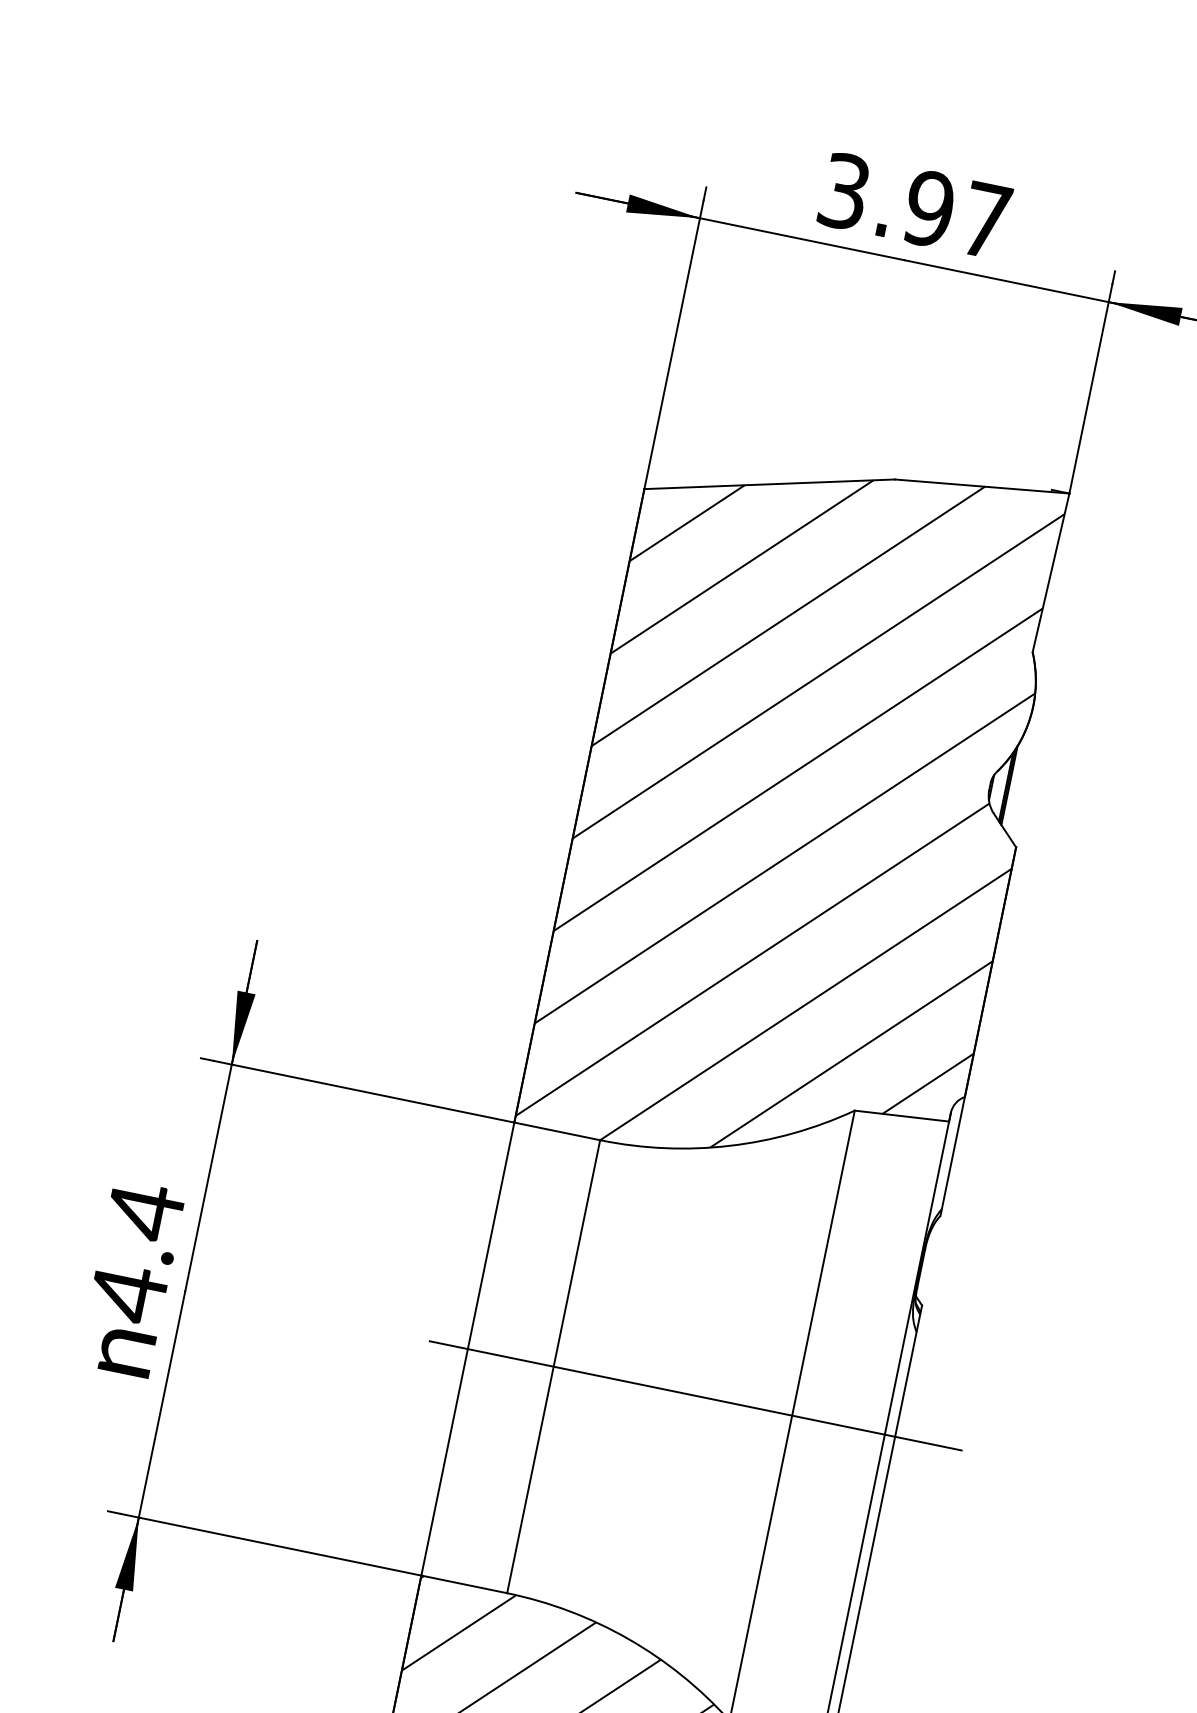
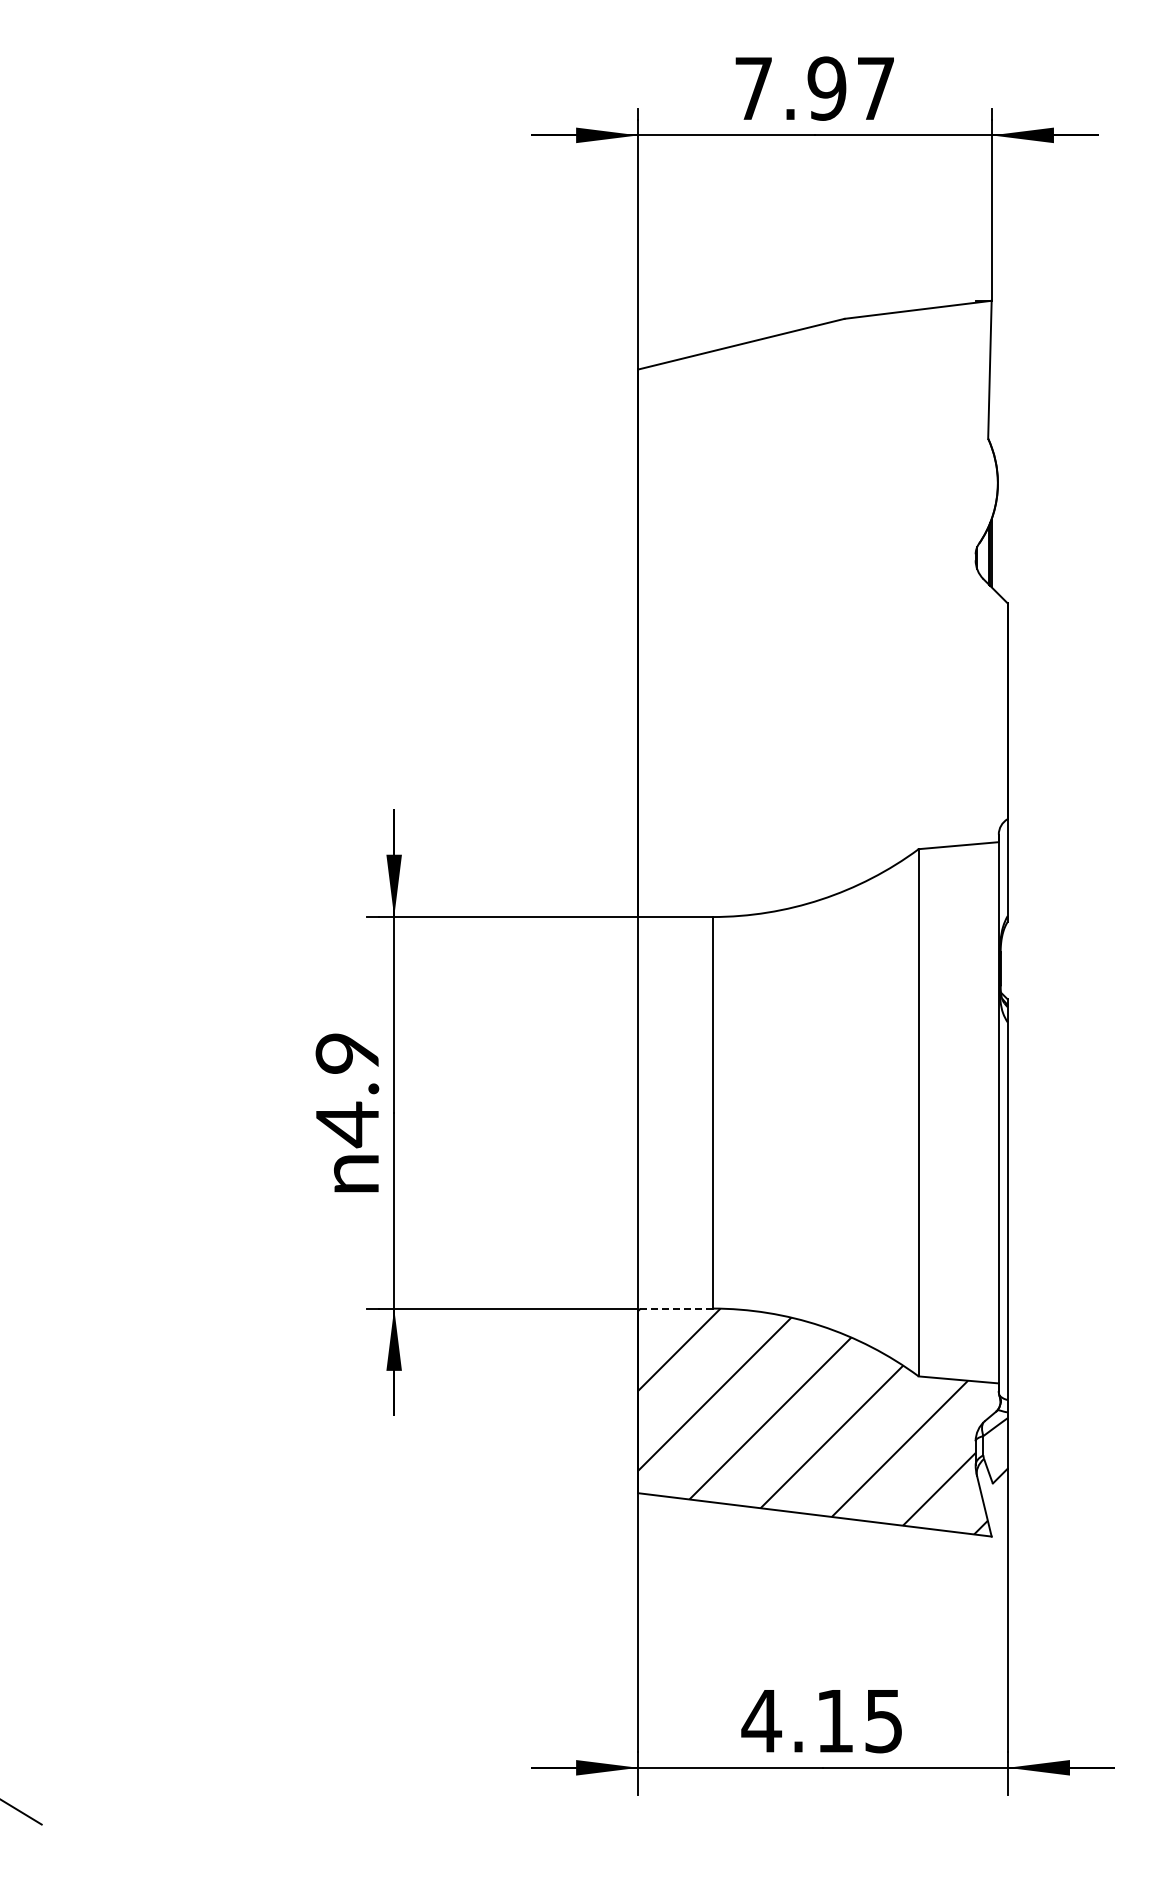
text: (844, 191) -> (753, 88), 3.97 -> 7.97
hatch: (799, 815) -> (822, 613), removed
text: (144, 1211) -> (346, 1053), 4.4 -> 4.9
line: (695, 1395) -> (835, 1112), removed
line: (463, 1584) -> (674, 1308), solid -> dashed

